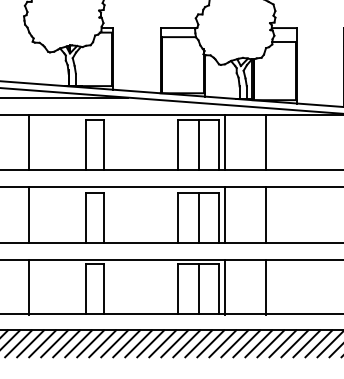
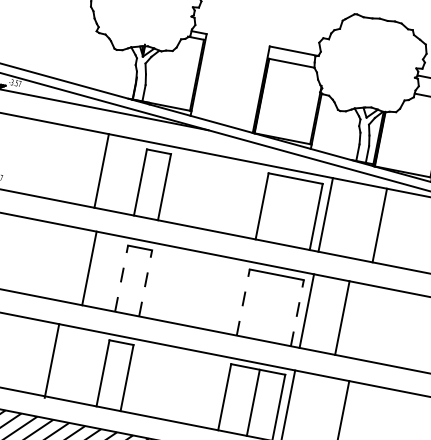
line: (29, 142) -> (101, 171), moved
line: (199, 145) -> (290, 212), removed
line: (29, 214) -> (89, 268), moved
line: (265, 214) -> (341, 317), moved
line: (86, 217) -> (122, 278), solid -> dashed
line: (104, 217) -> (146, 283), solid -> dashed
line: (177, 217) -> (243, 302), solid -> dashed
line: (199, 217) -> (272, 307), removed
line: (218, 217) -> (297, 312), solid -> dashed
line: (29, 287) -> (52, 361), moved

